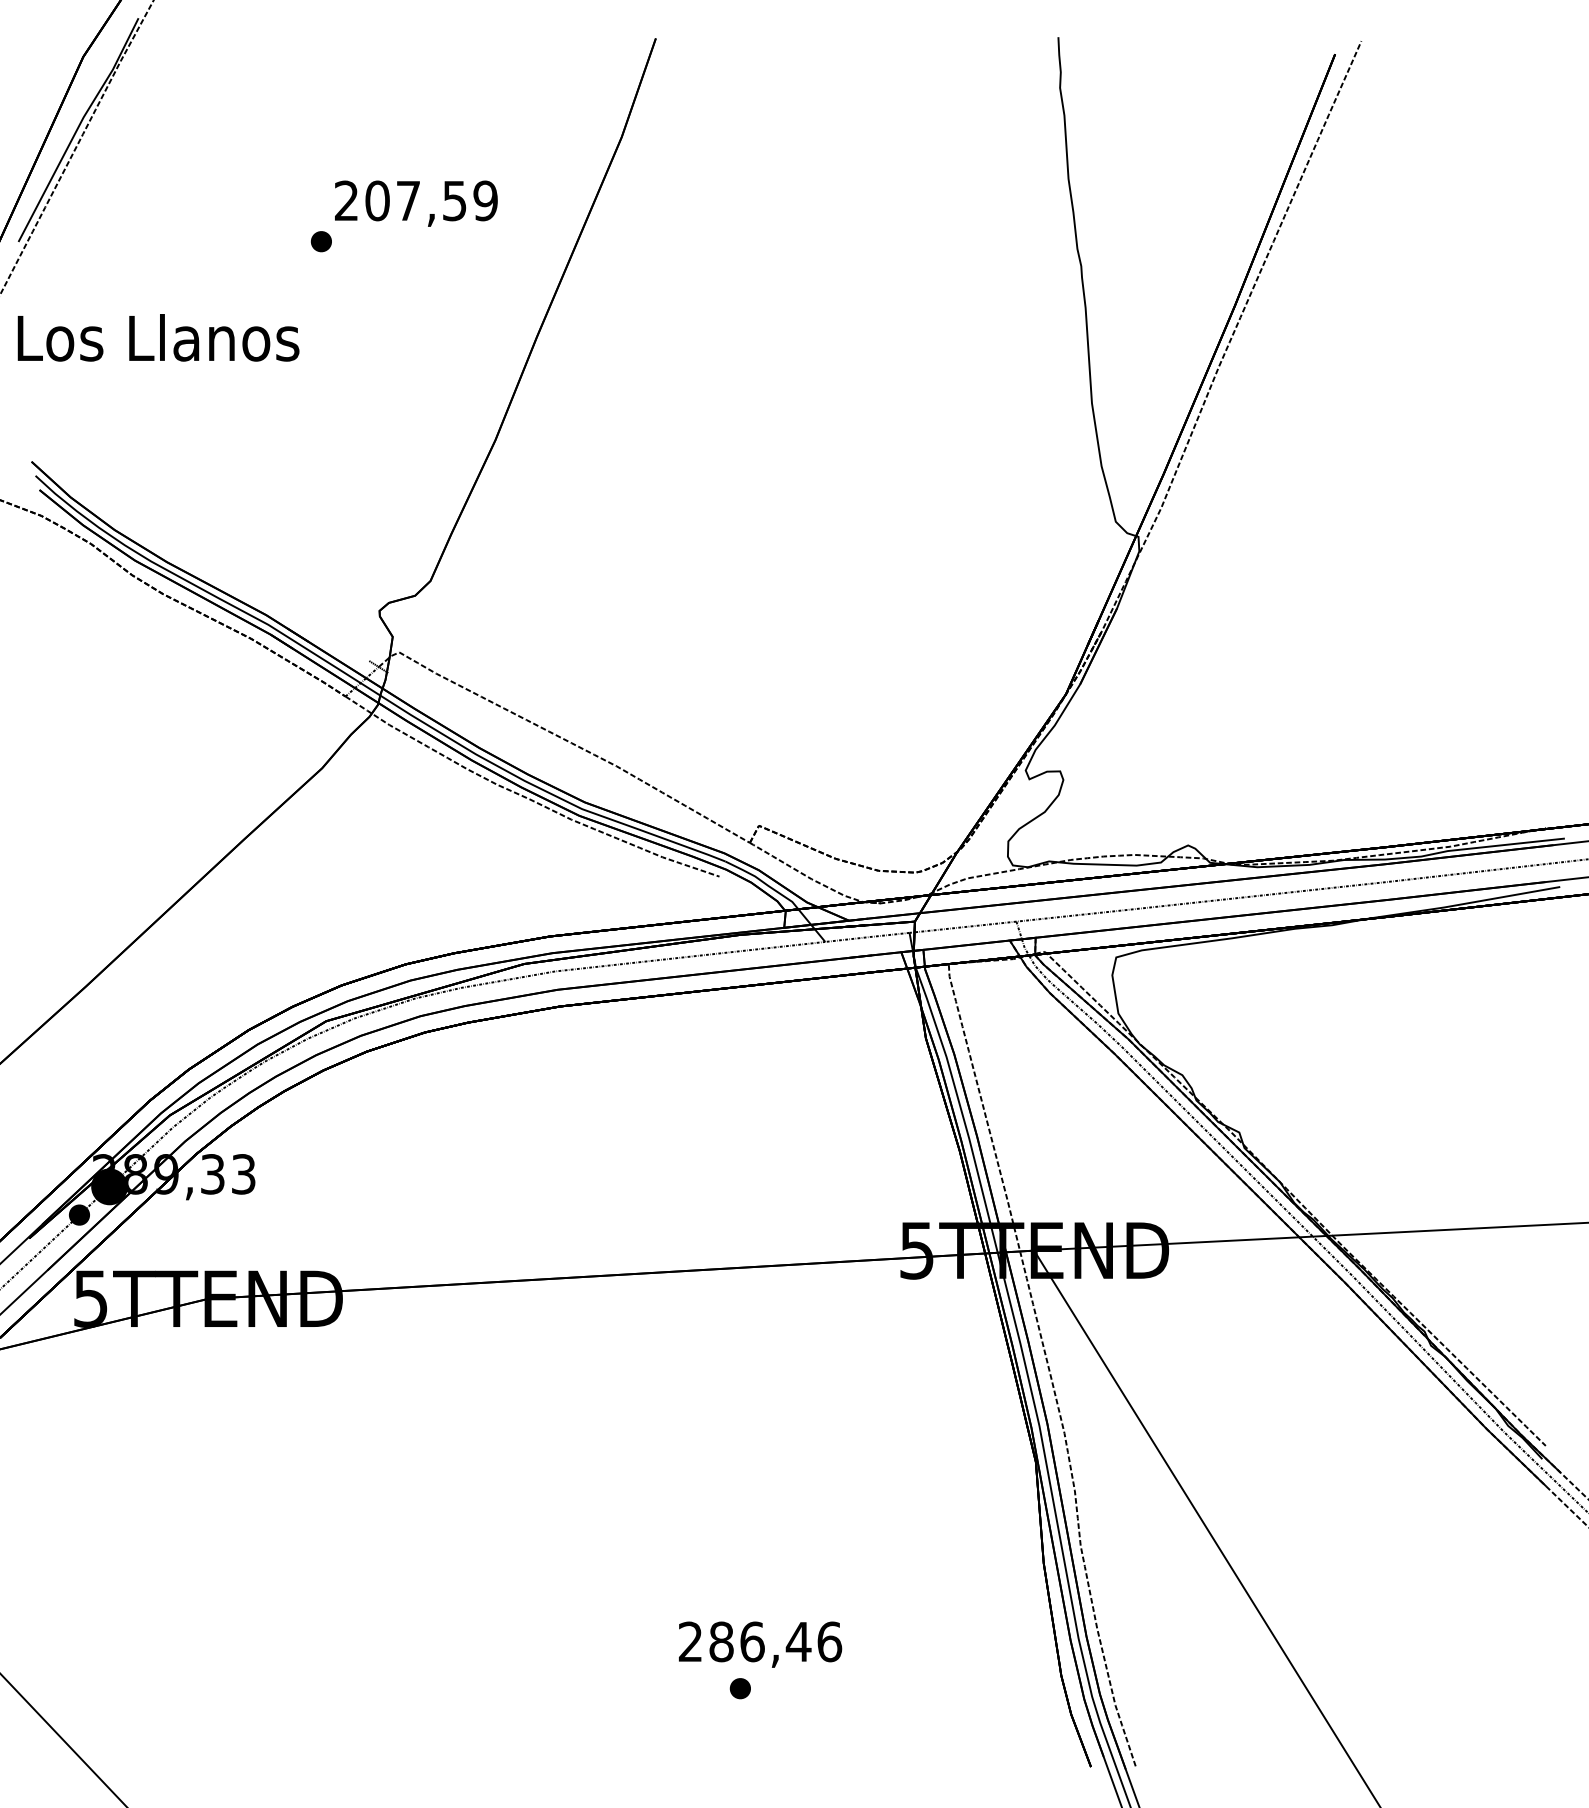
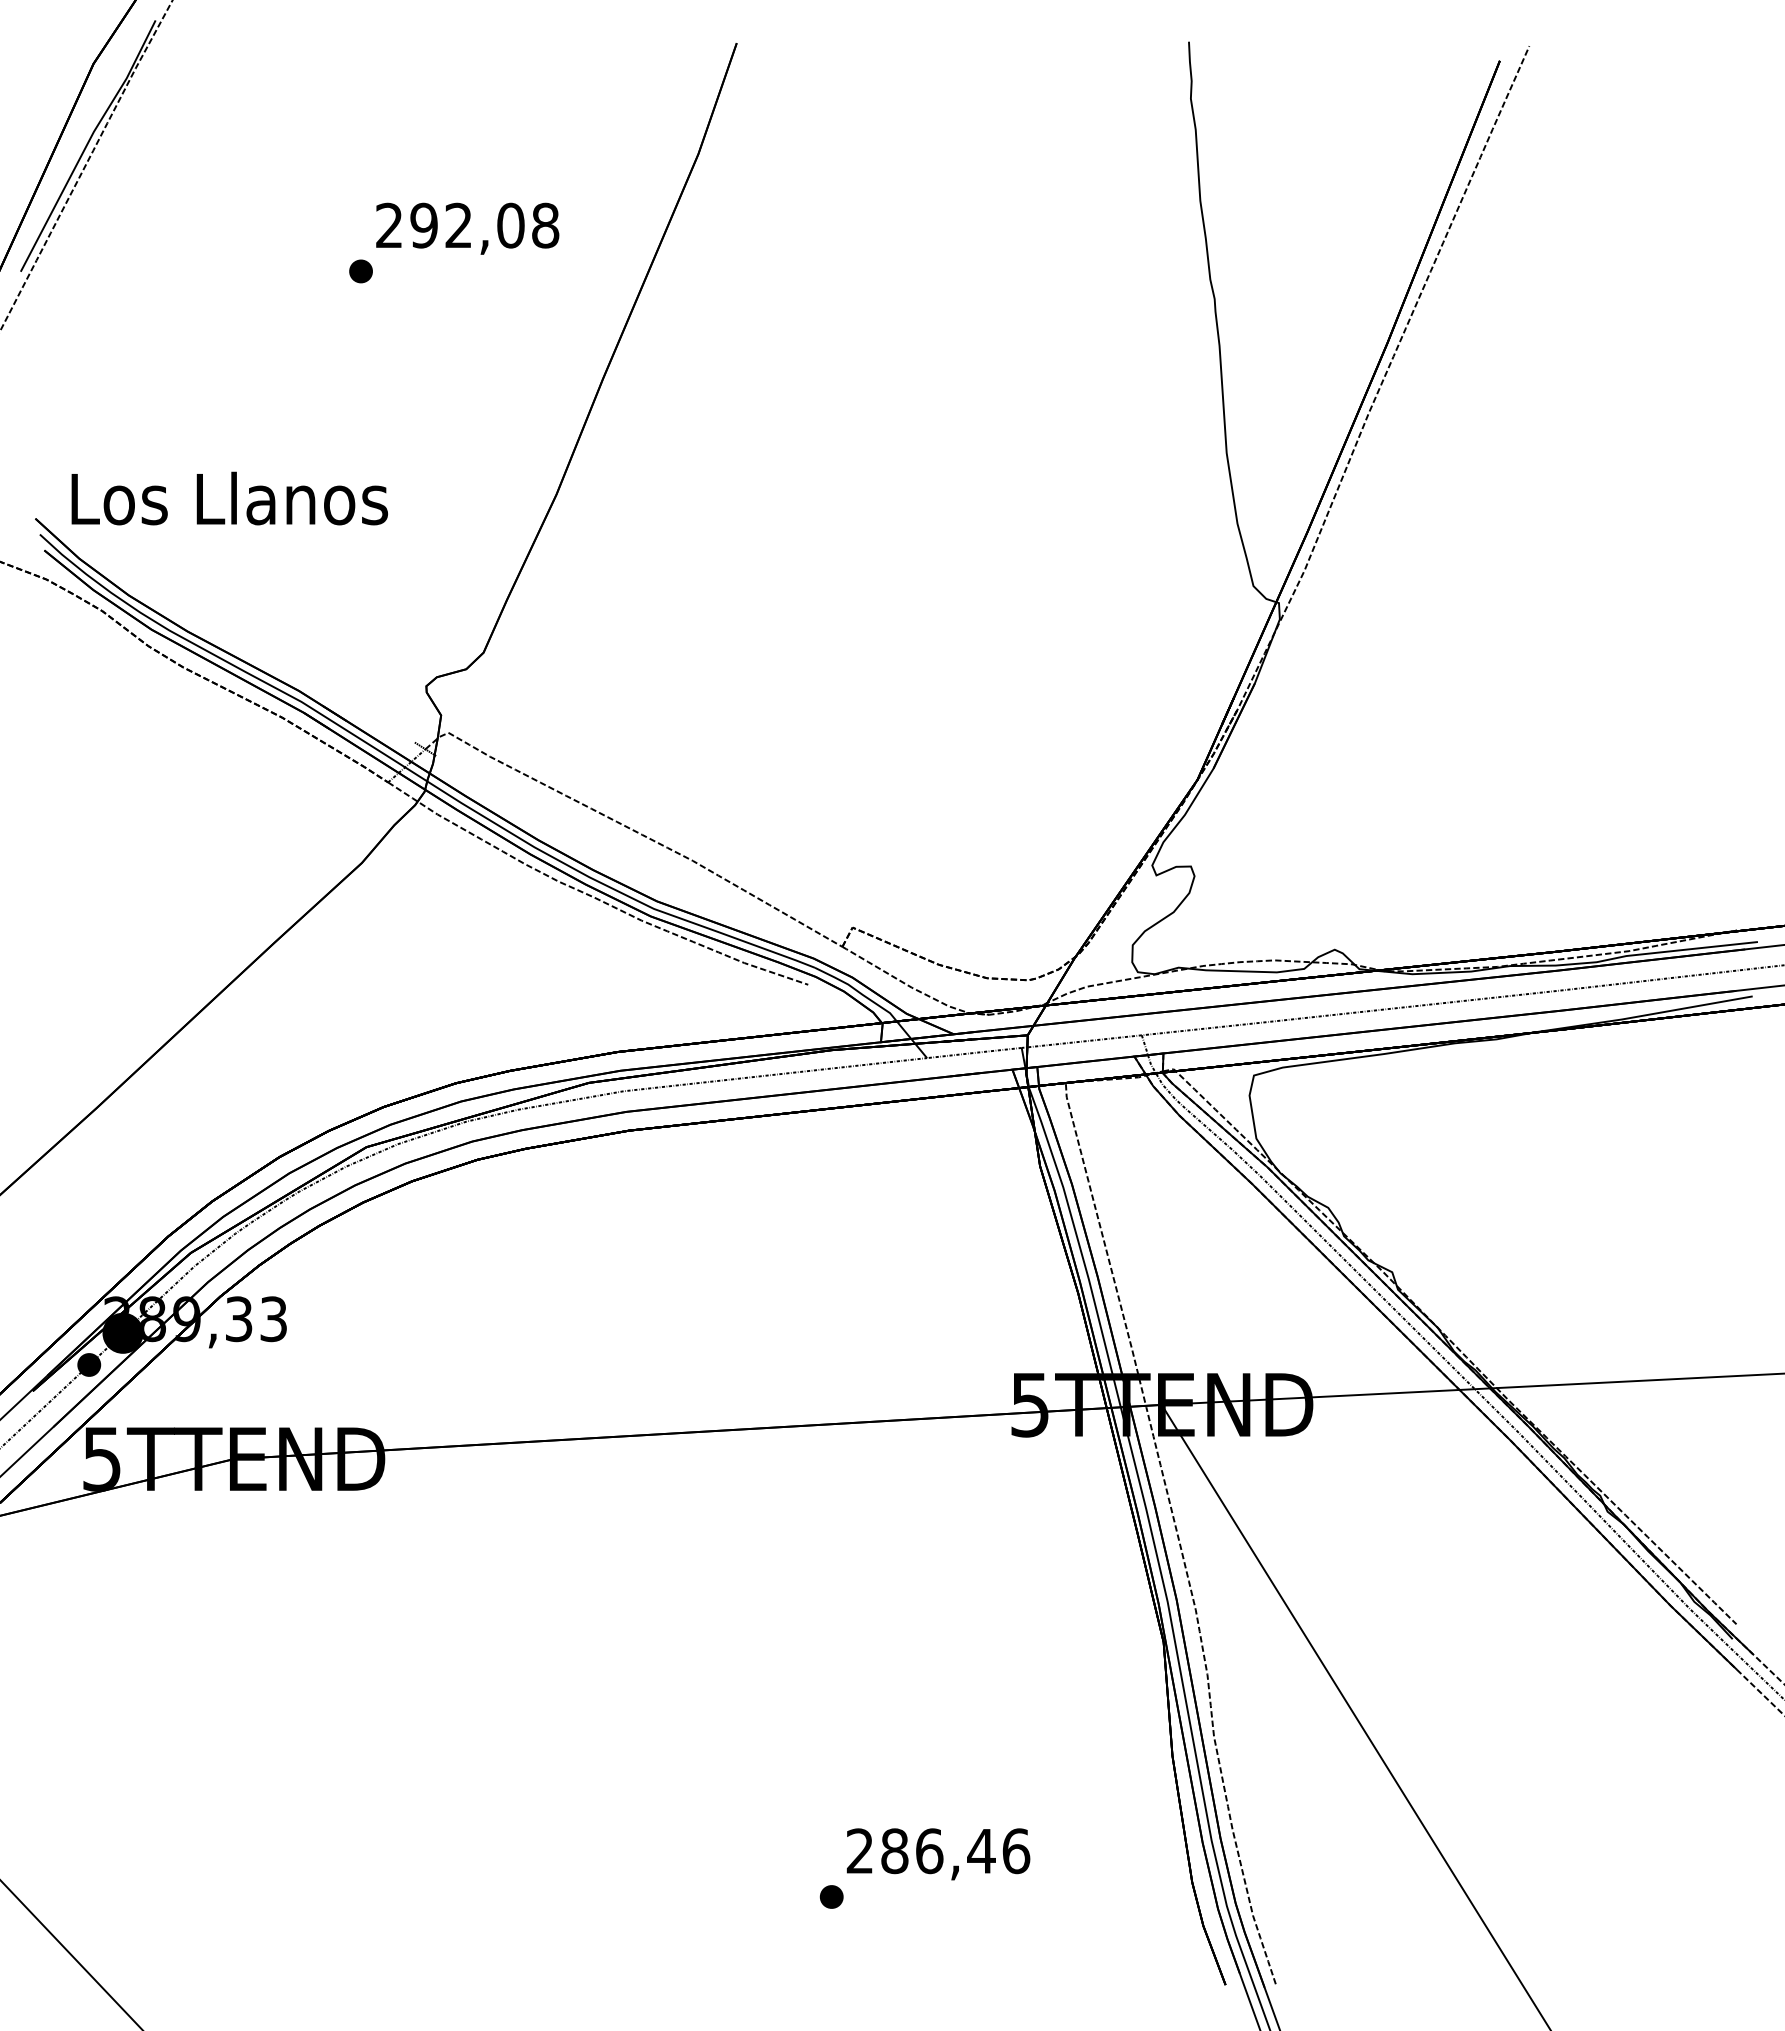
text: (431, 200) -> (484, 225), 207,59 -> 292,08
text: (158, 337) -> (229, 498), moved
text: (760, 1644) -> (938, 1854), moved

